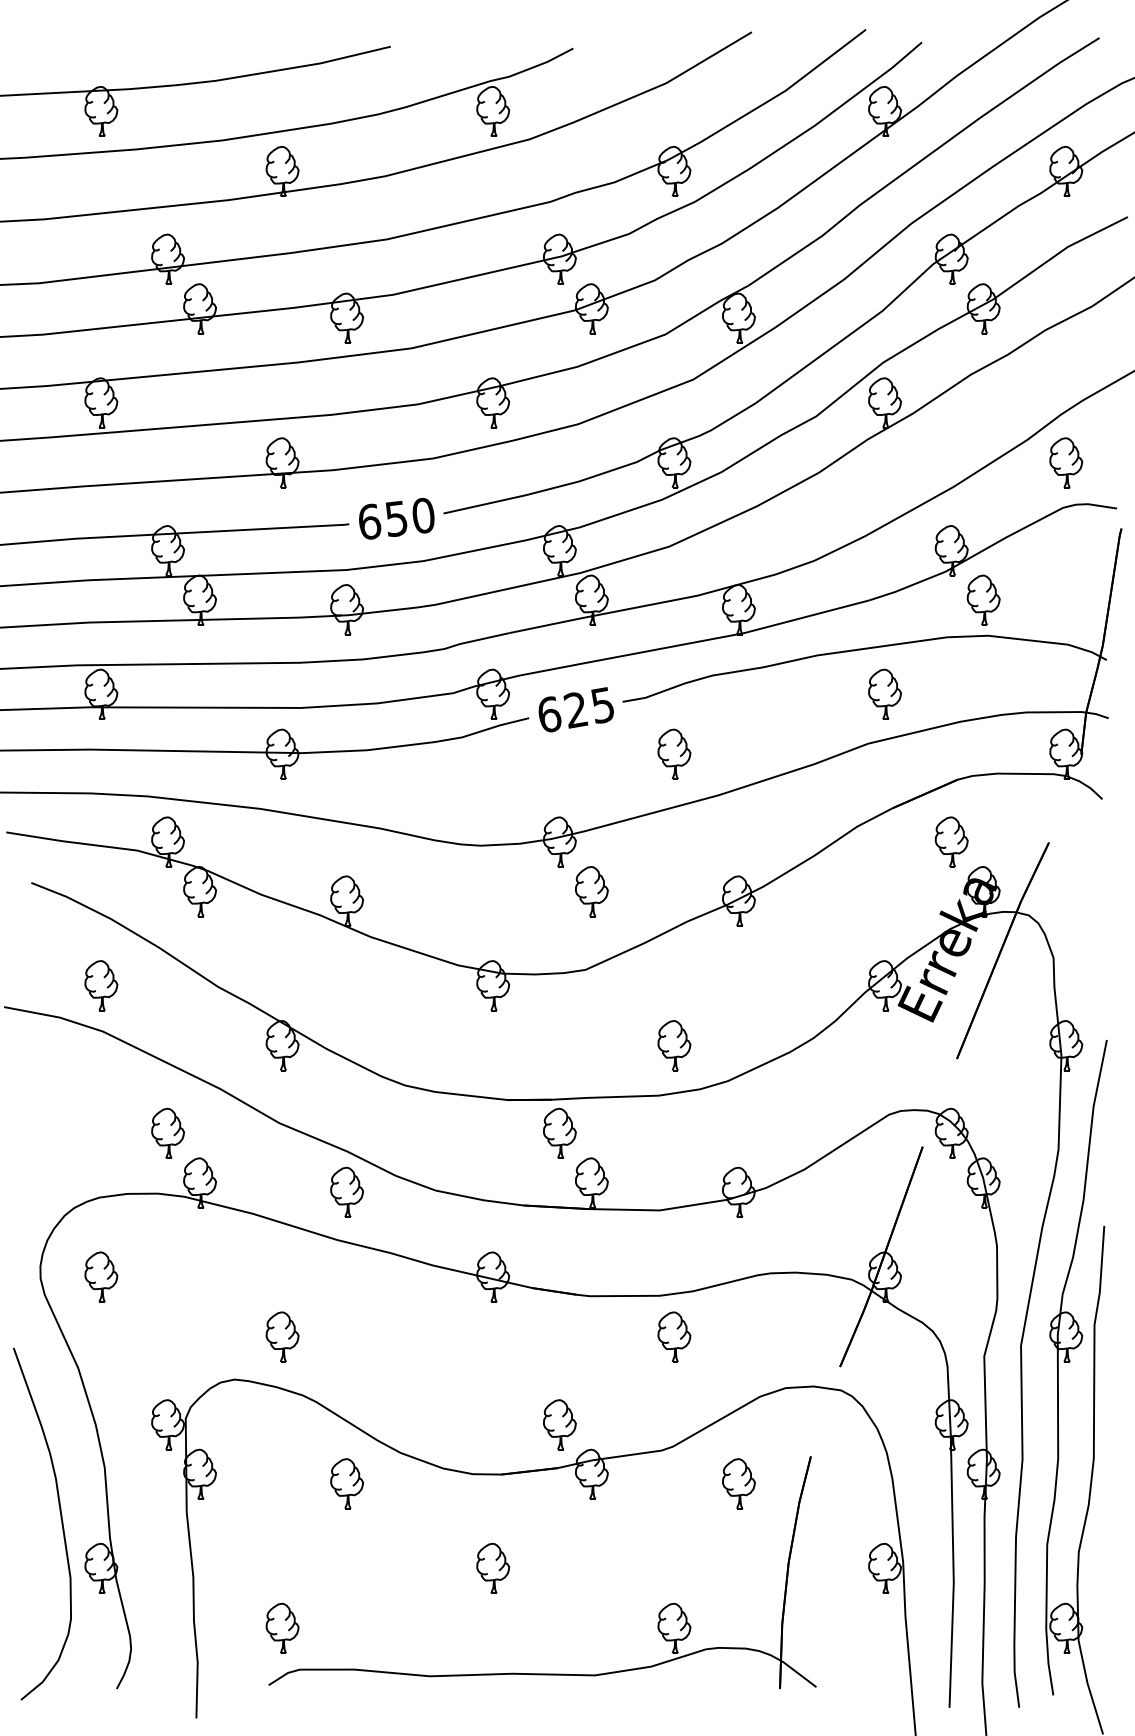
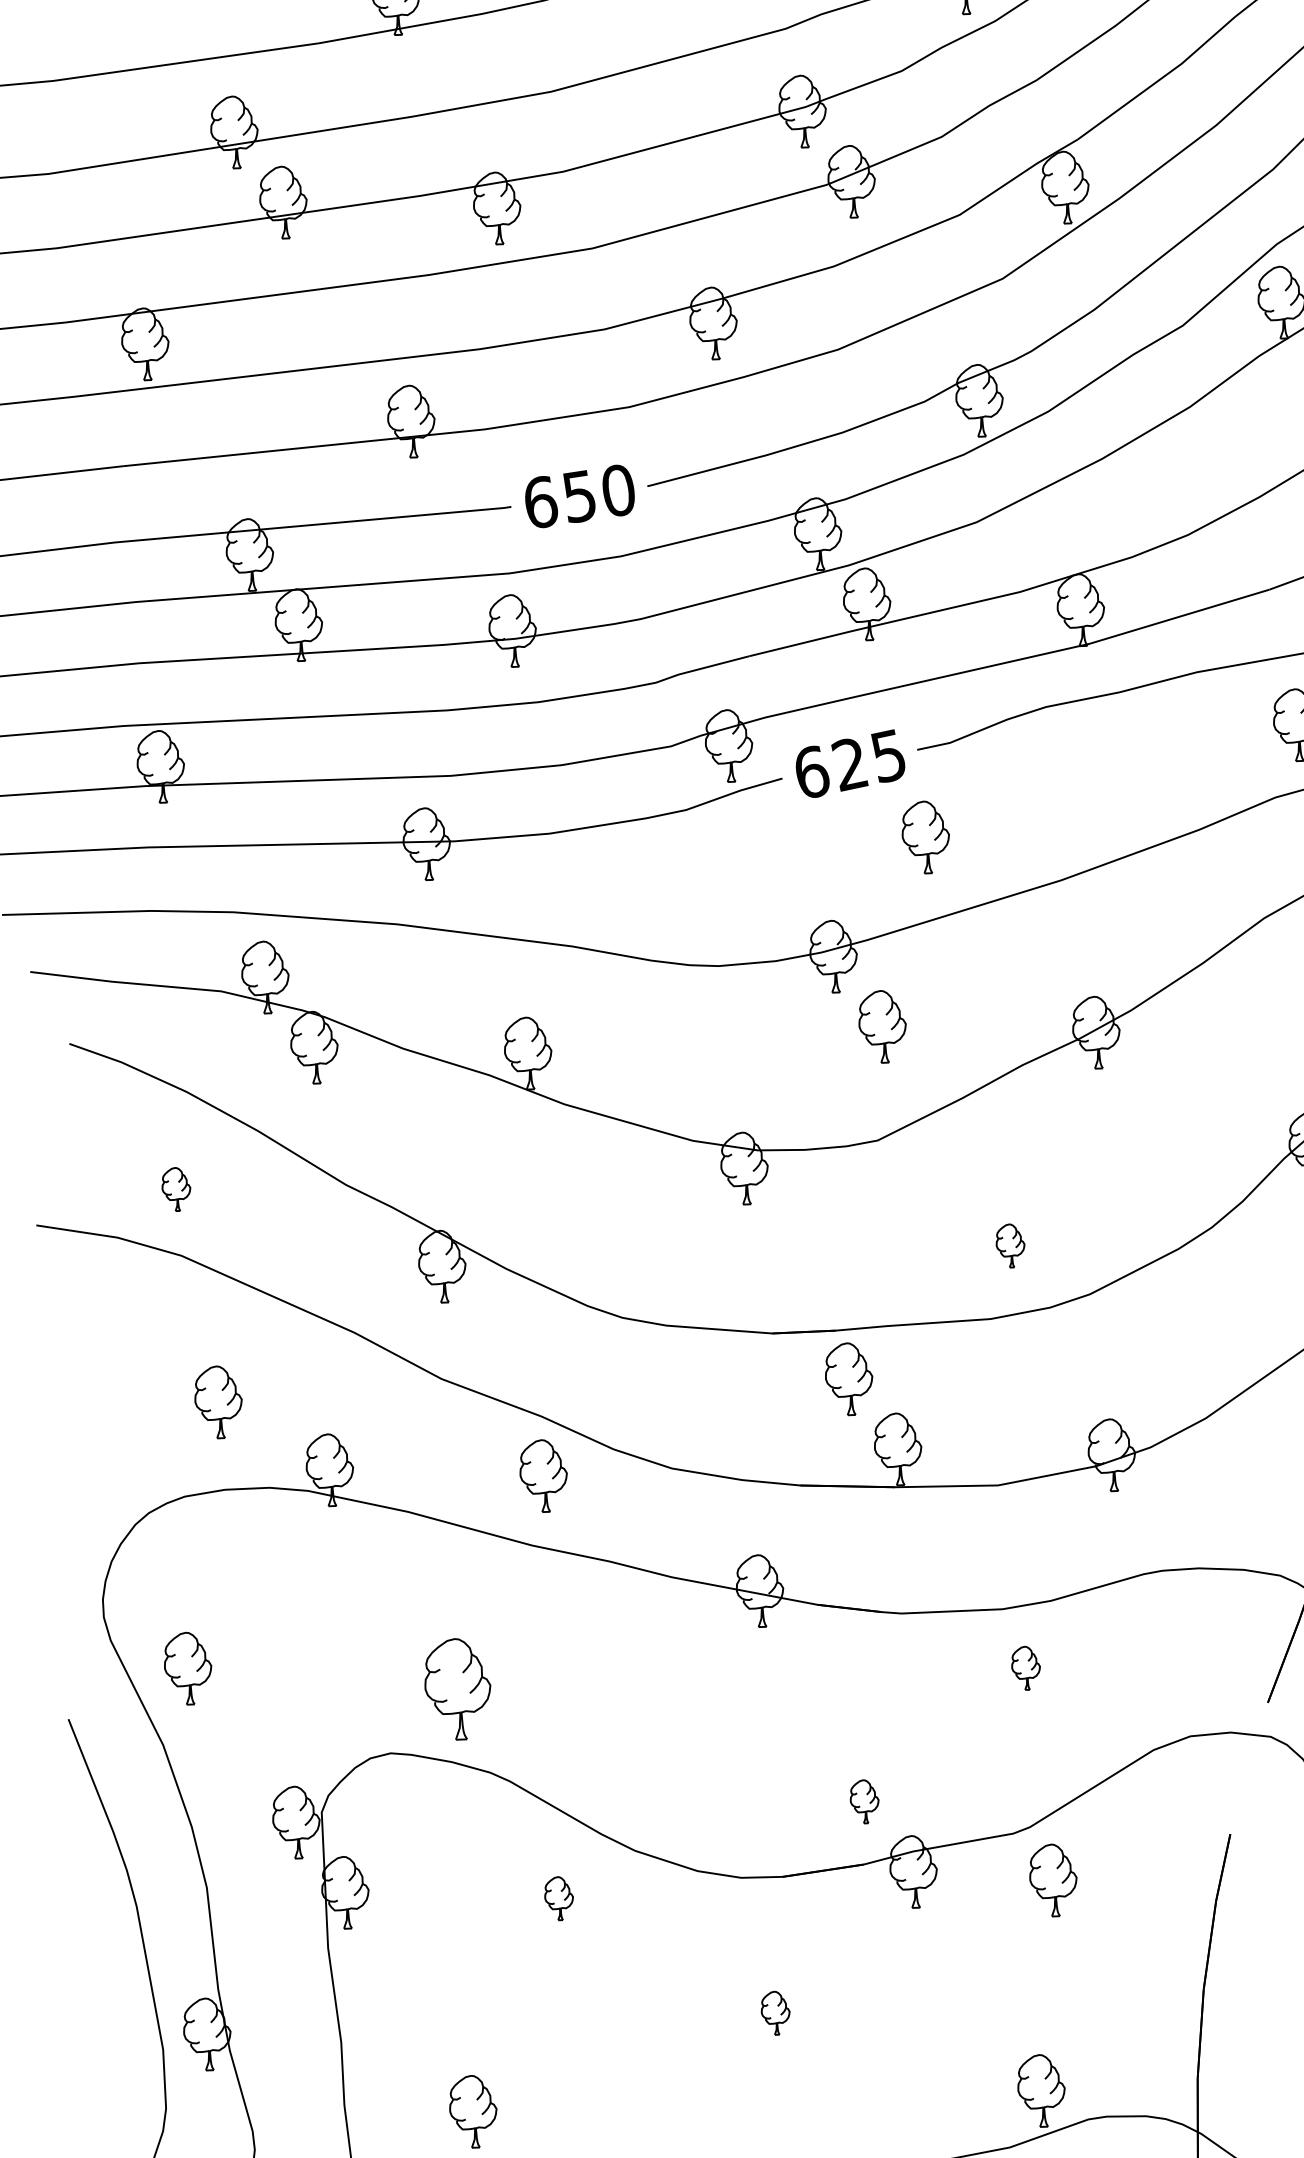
part: (674, 753) -> (925, 836), moved
part: (101, 985) -> (176, 1188), size x0.6
part: (674, 1045) -> (1010, 1245), size x0.6
part: (167, 1132) -> (217, 1400), moved
part: (101, 1276) -> (188, 1667), moved
part: (282, 1336) -> (457, 1688), size x1.4
part: (674, 1336) -> (1026, 1667), size x0.6
part: (559, 1424) -> (864, 1801), size x0.6
part: (346, 1483) -> (558, 1898), size x0.6
part: (738, 1483) -> (1052, 1879), moved
part: (493, 1567) -> (775, 2012), size x0.6

